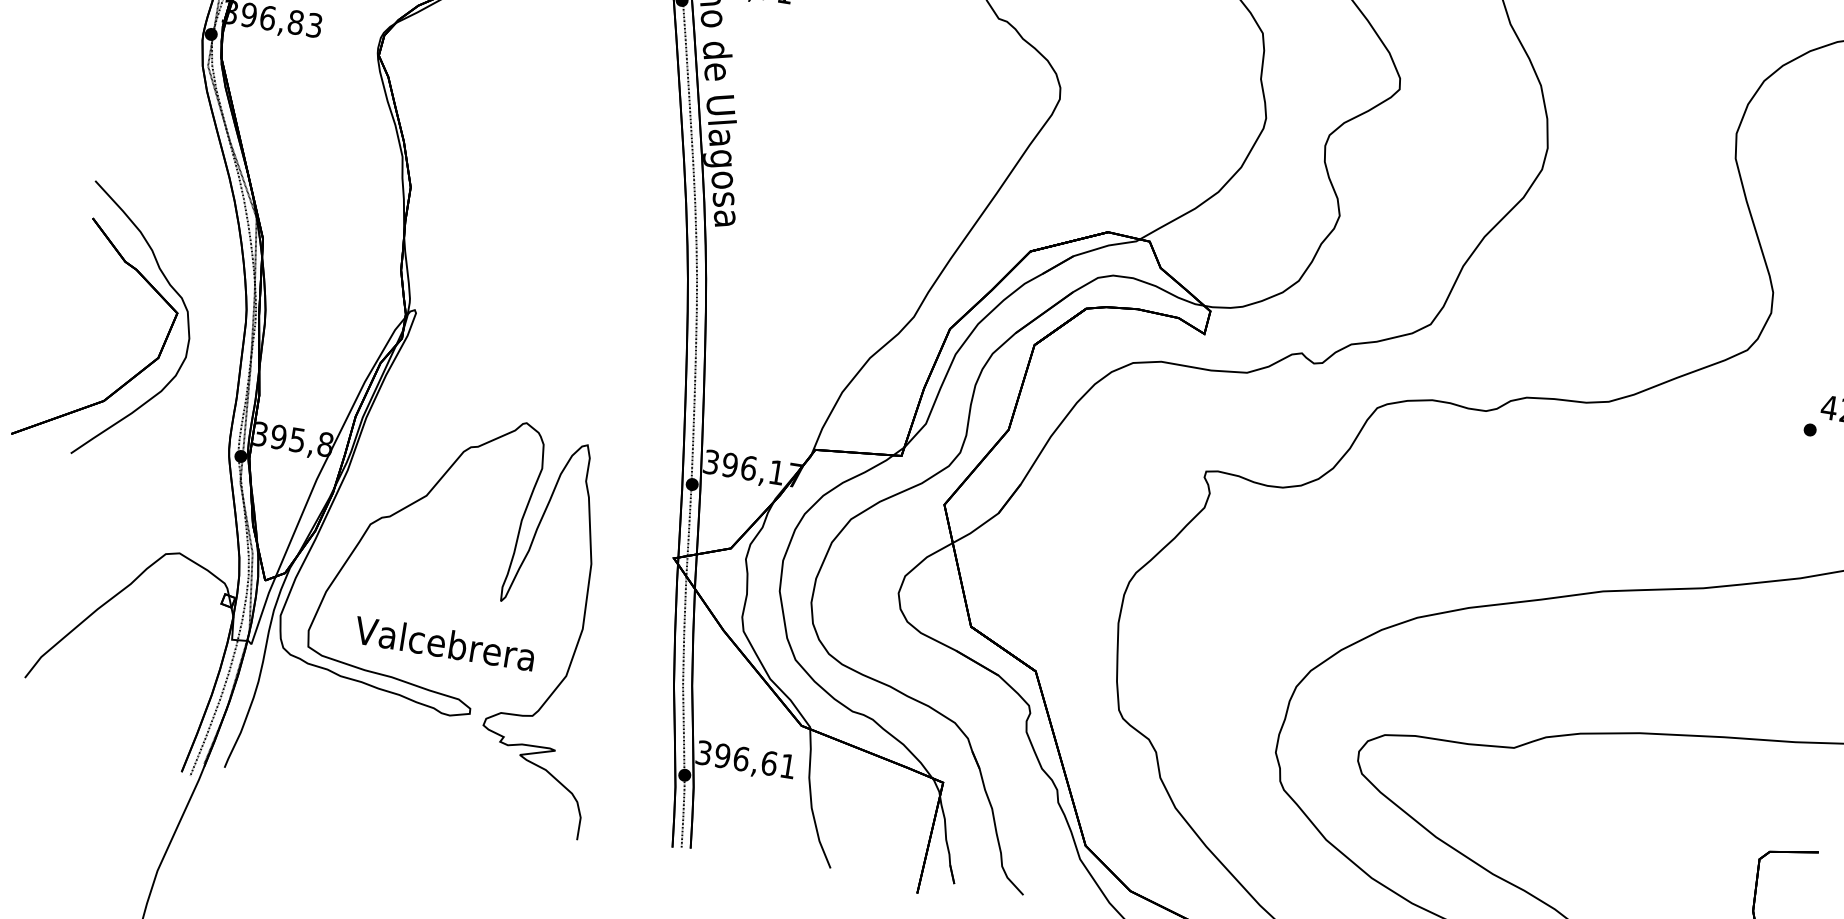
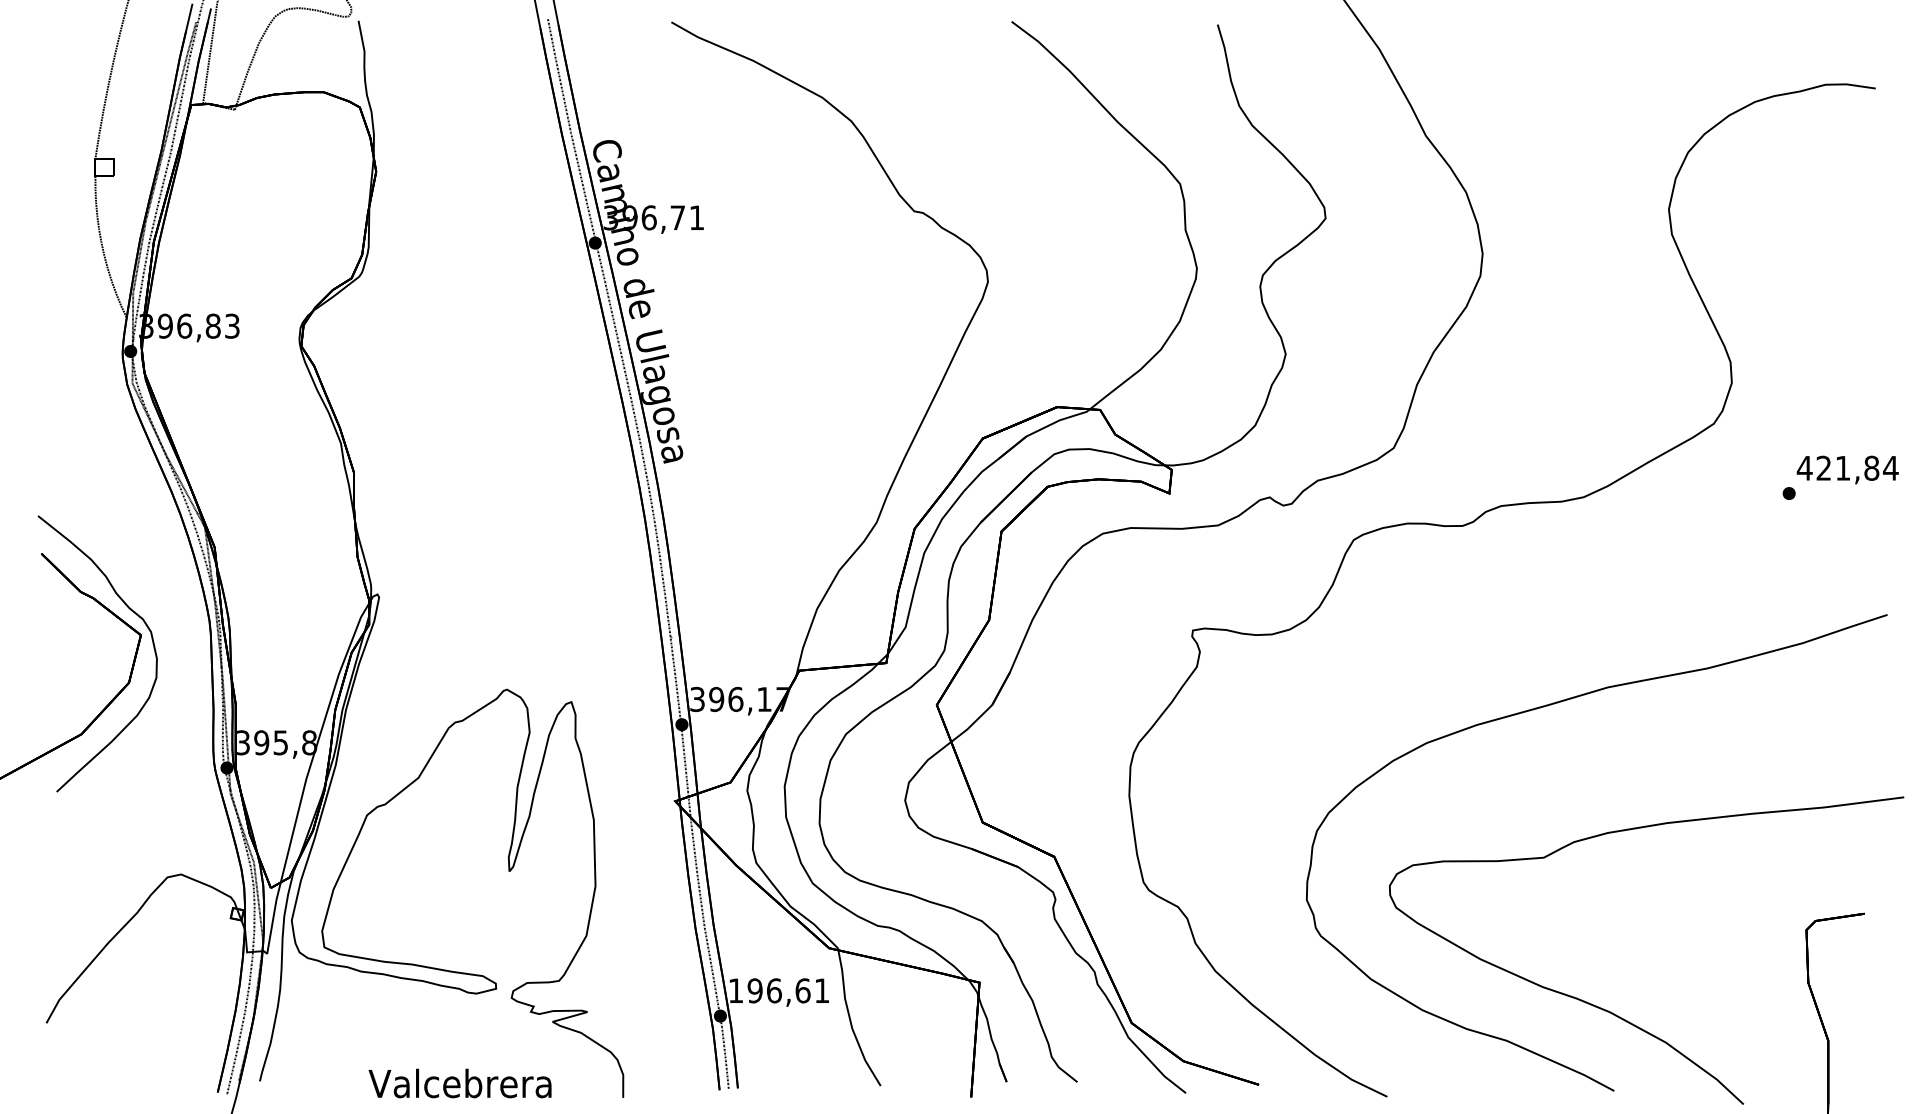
text: (444, 643) -> (459, 1083), moved
text: (703, 752) -> (735, 990), 396,61 -> 196,61

